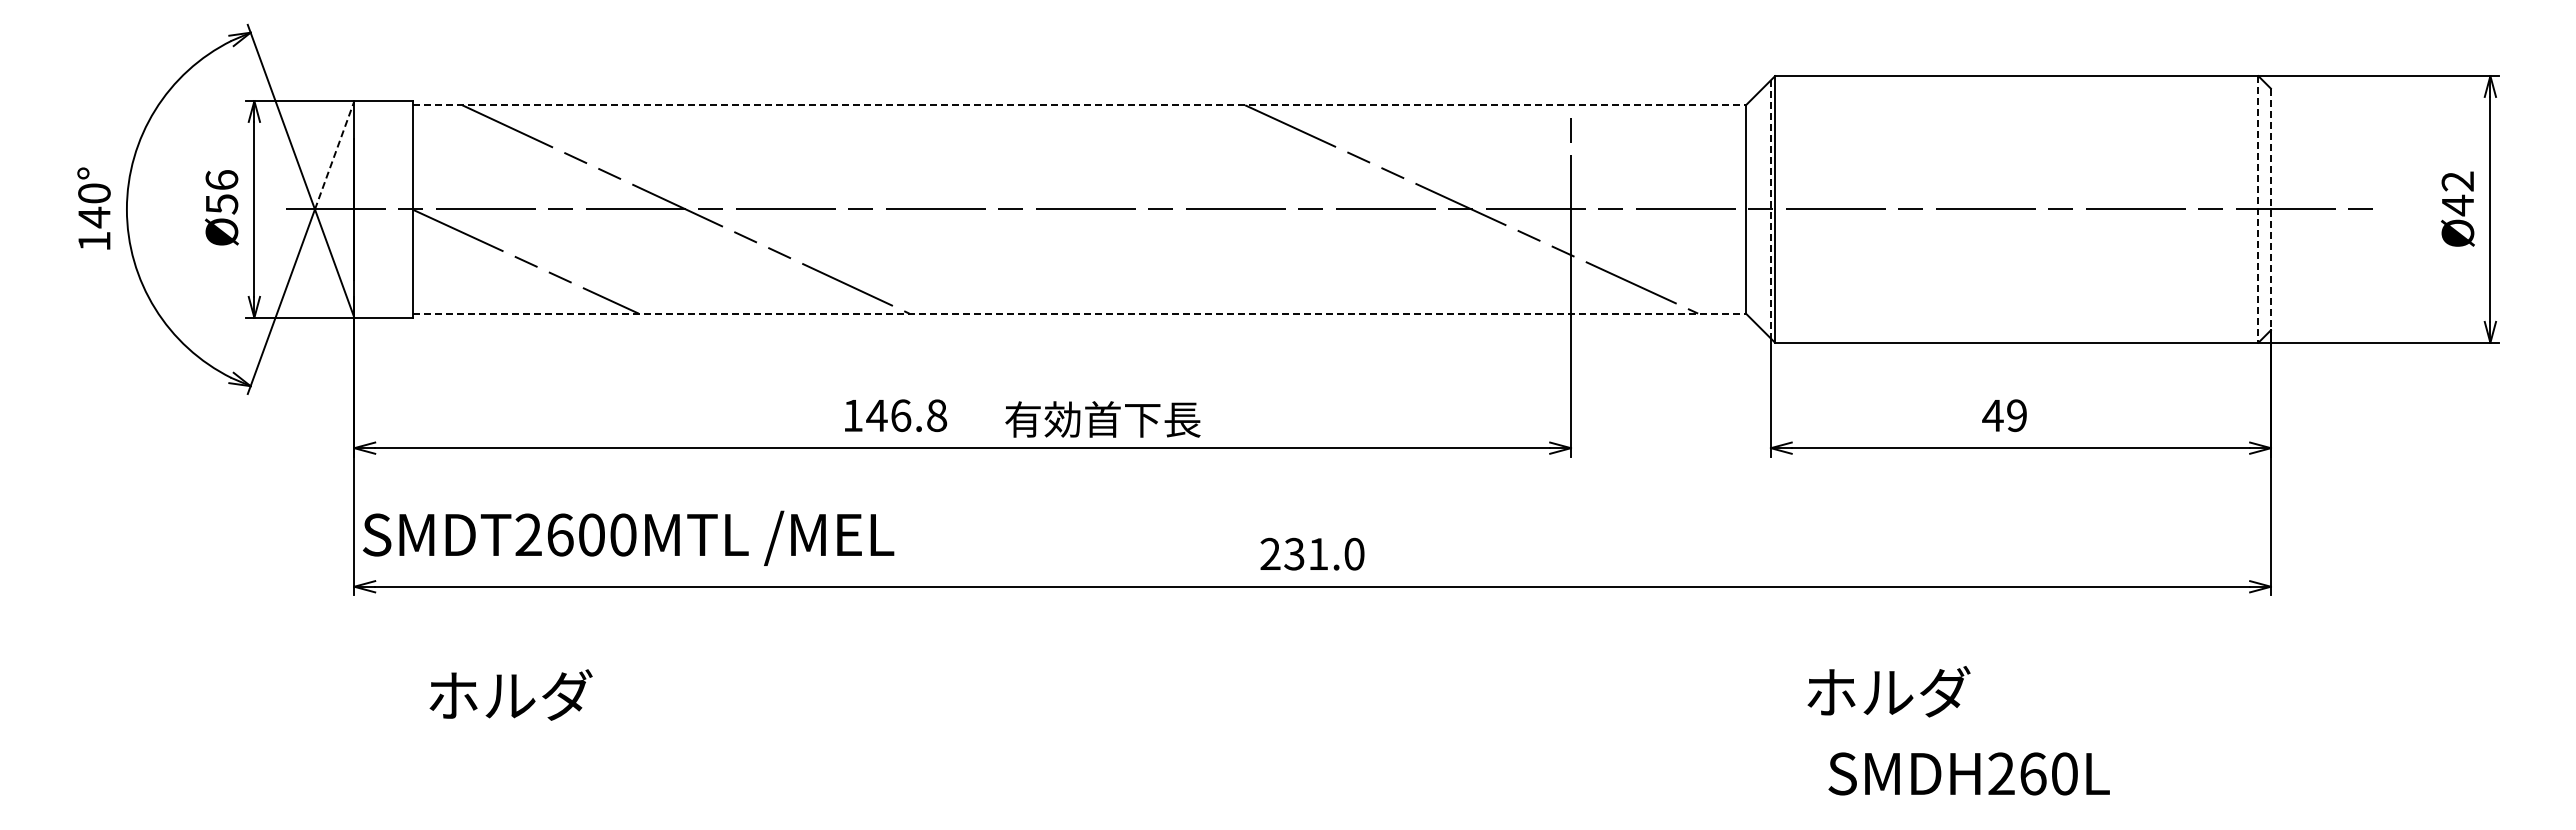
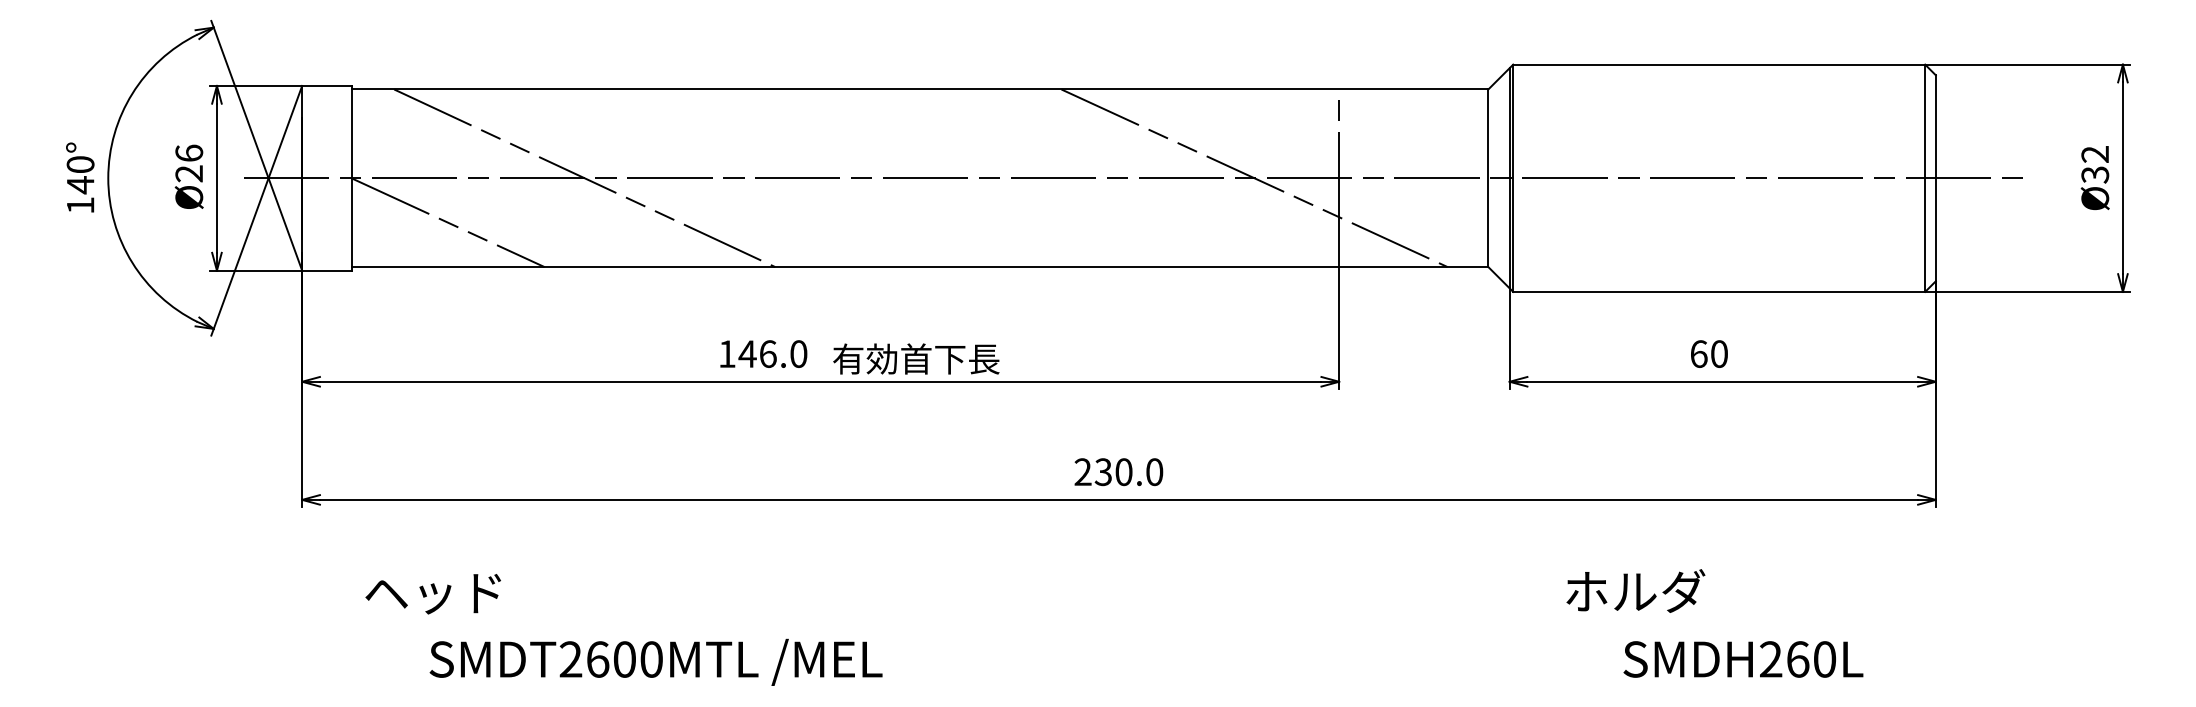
line: (1079, 105) -> (920, 89), dashed -> solid
line: (334, 155) -> (285, 132), dashed -> solid
text: (221, 204) -> (188, 174), Ø56 -> Ø26
text: (2457, 205) -> (2094, 174), Ø42 -> Ø32
line: (1770, 209) -> (1509, 178), dashed -> solid
line: (2258, 209) -> (1925, 178), dashed -> solid
line: (2270, 209) -> (1935, 178), dashed -> solid
line: (1079, 313) -> (920, 266), dashed -> solid
text: (937, 415) -> (799, 353), 146.8 -> 146.0
text: (2004, 415) -> (1708, 353), 49 -> 60
text: (1102, 419) -> (916, 359), moved
text: (628, 537) -> (656, 661), moved
text: (1318, 553) -> (1123, 471), 231.0 -> 230.0
text: (1888, 691) -> (1635, 590), moved
text: (510, 695) -> (435, 592), ホルダ -> ヘッド
text: (1968, 773) -> (1742, 659), moved

